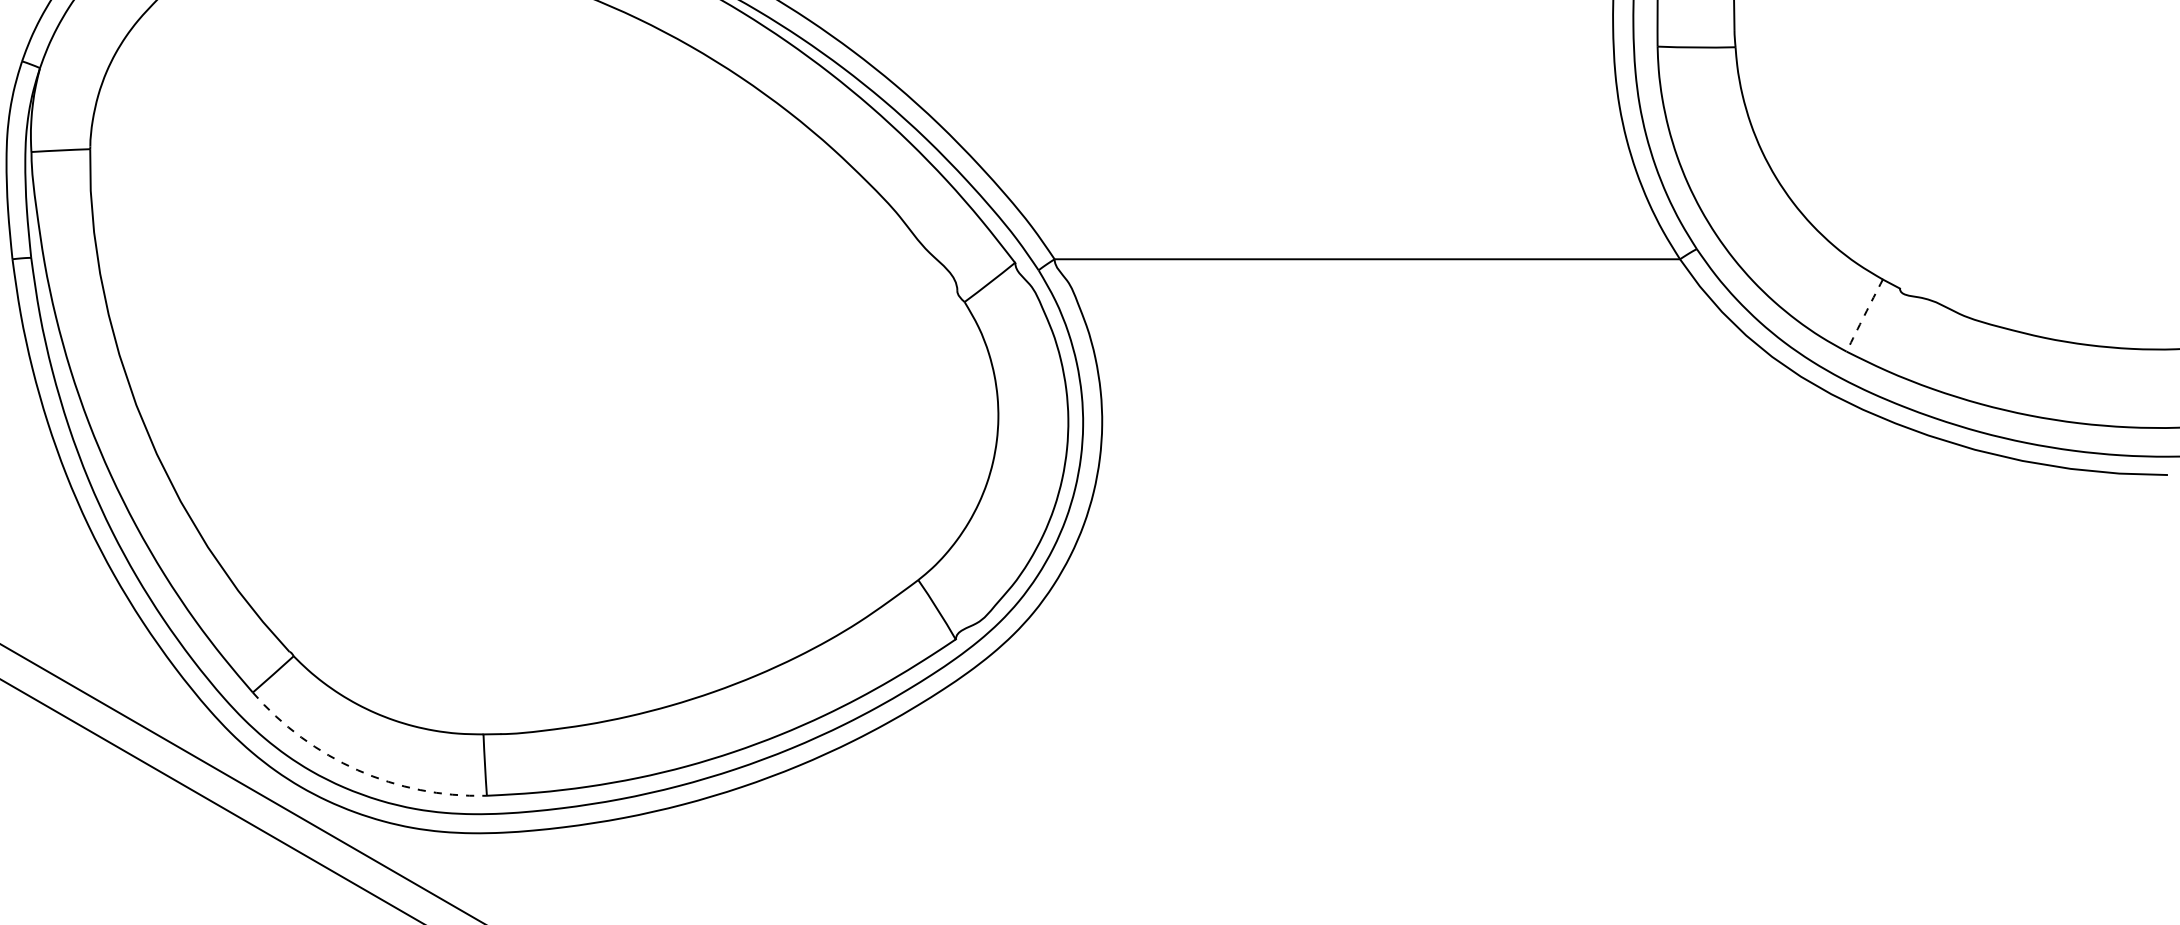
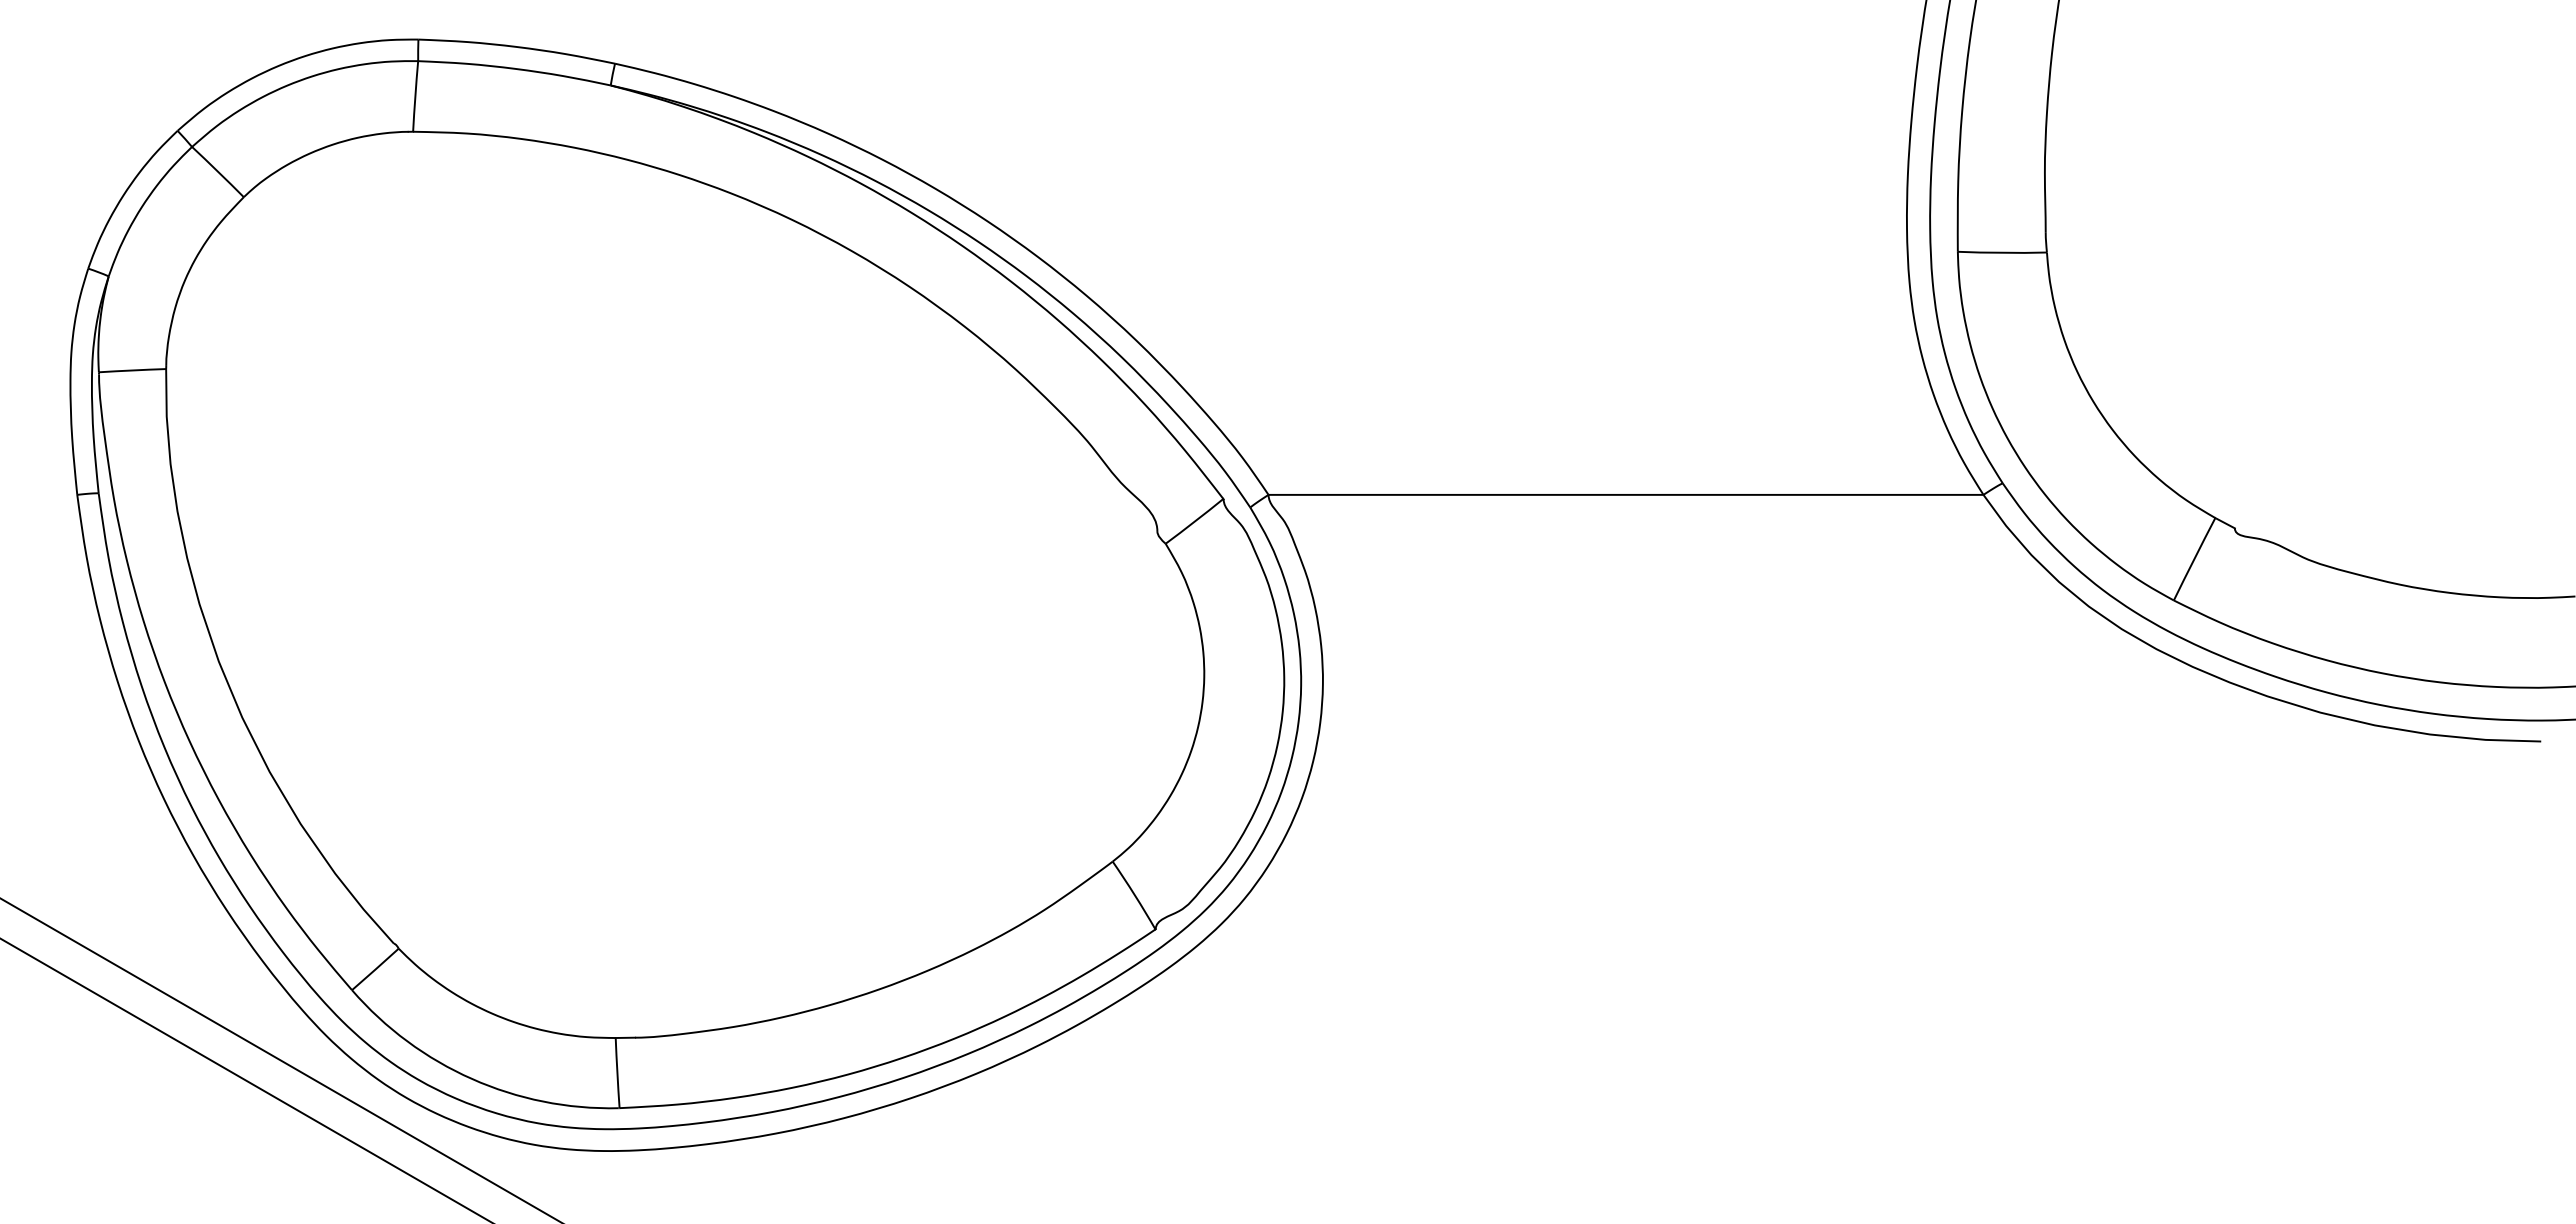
arc: (1864, 315) -> (2194, 559), dashed -> solid
arc: (358, 769) -> (472, 1078), dashed -> solid

